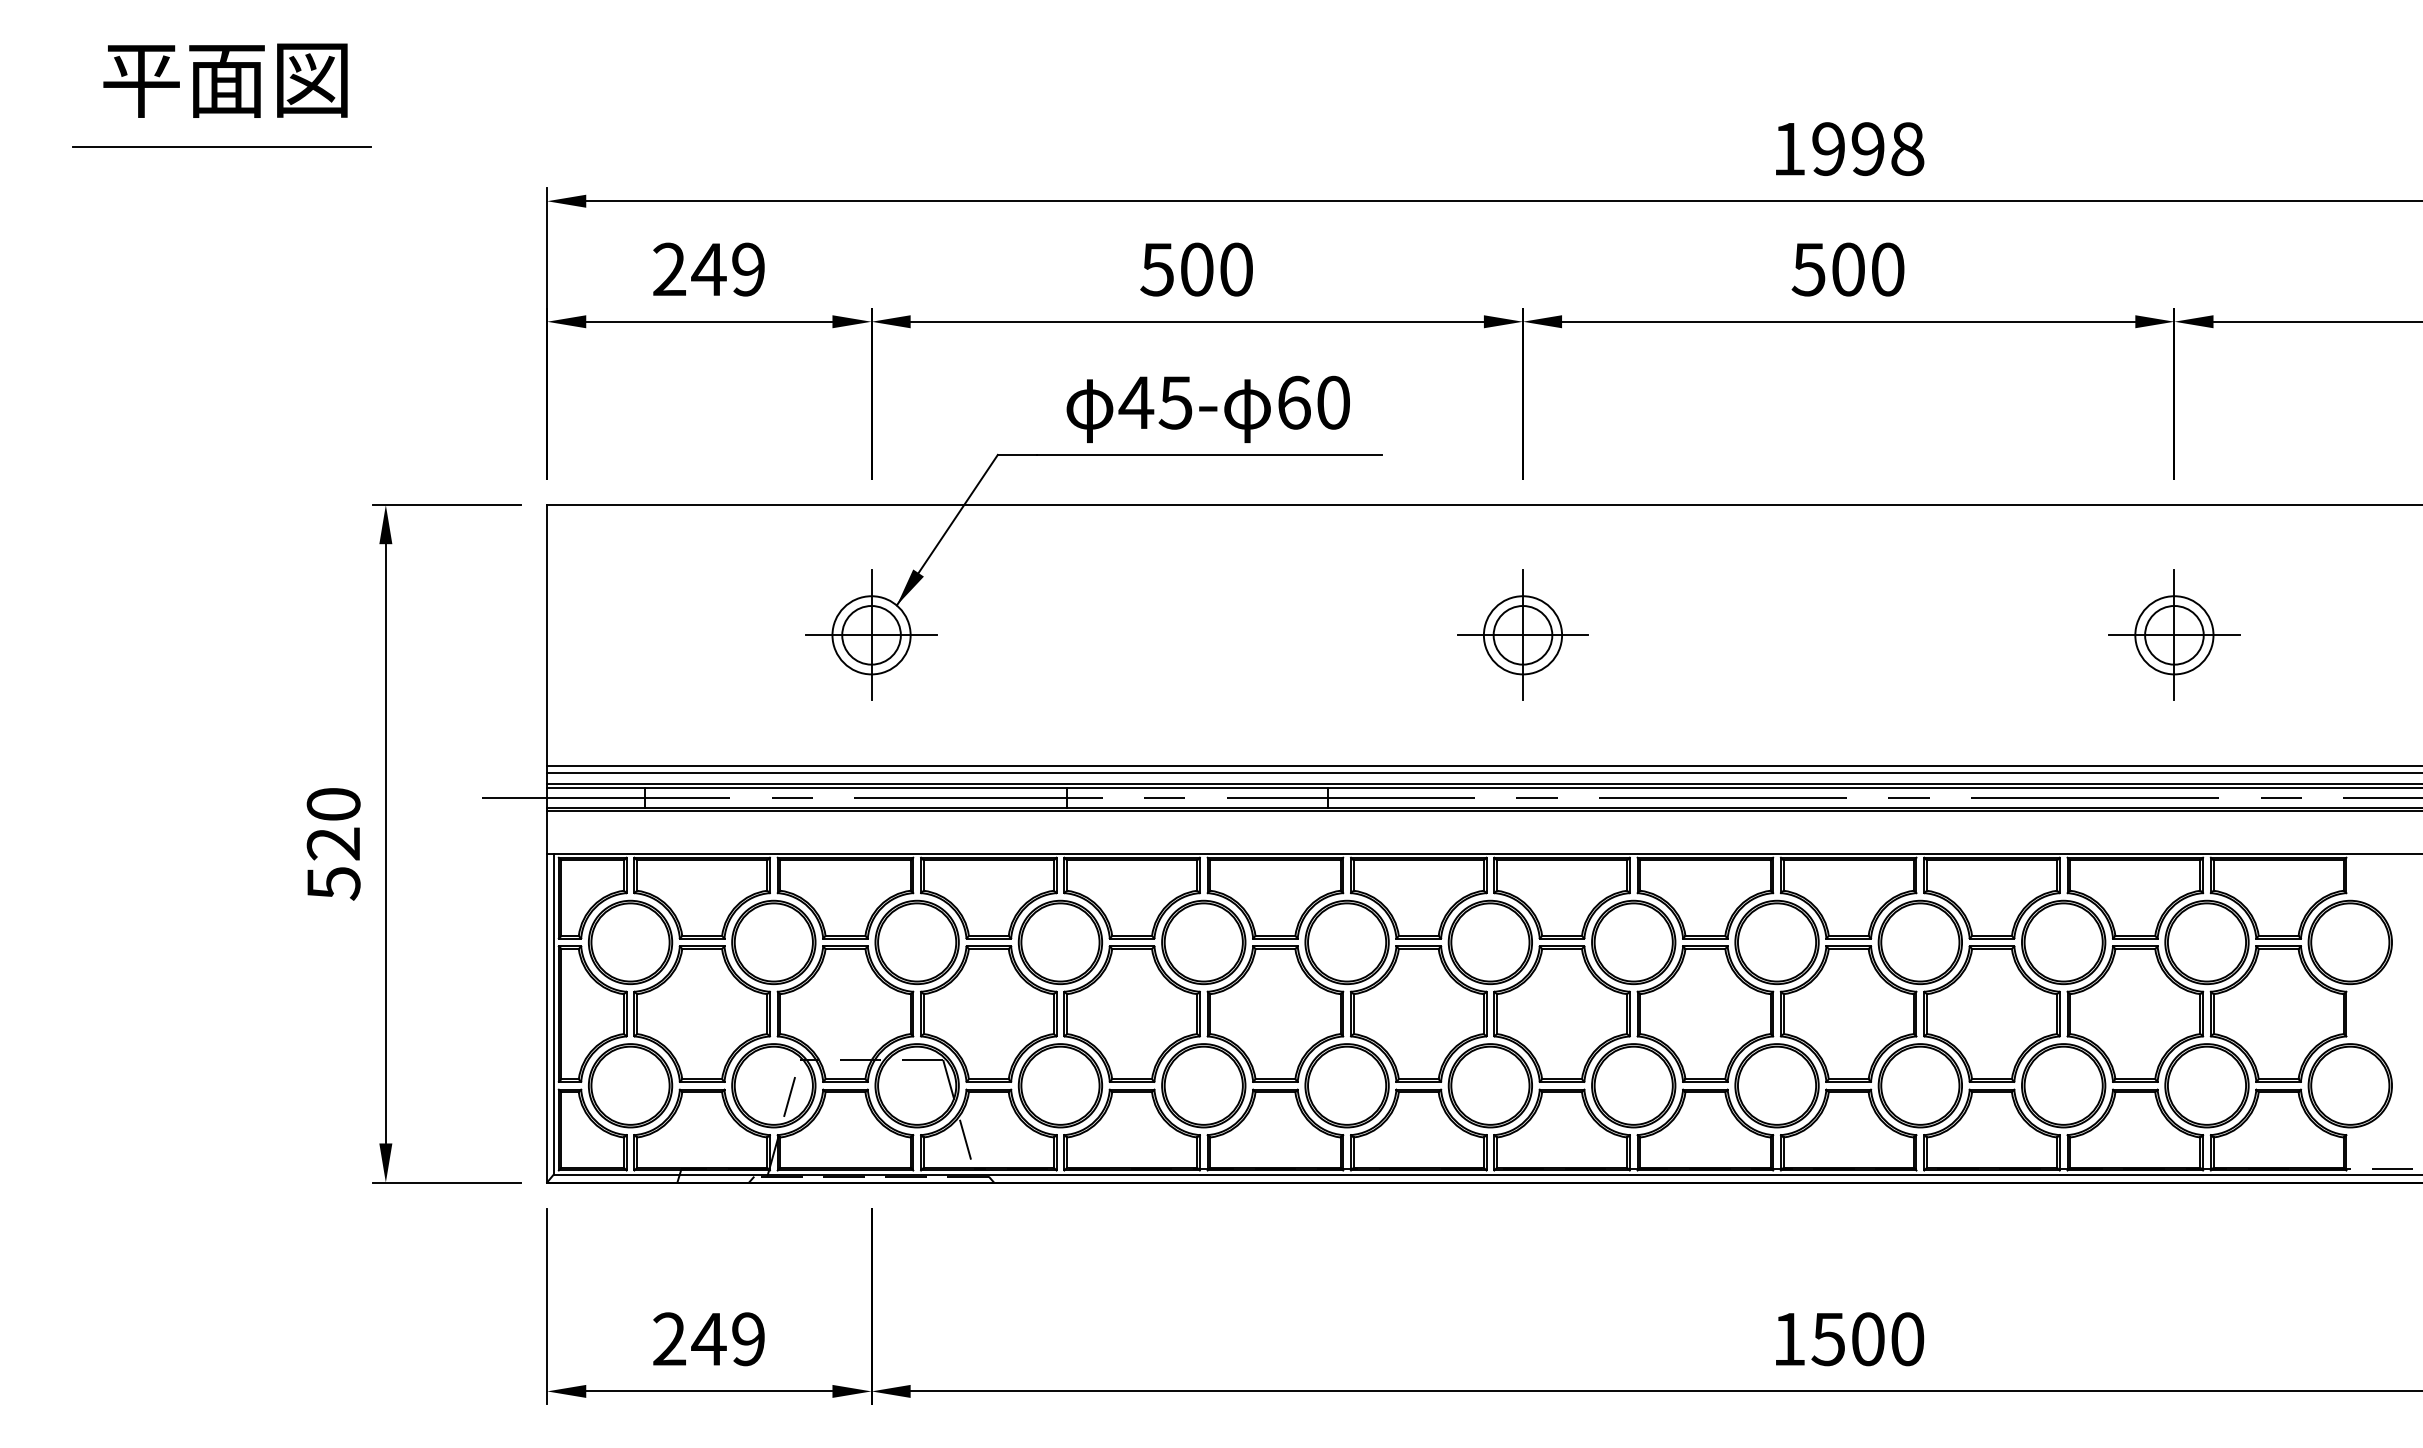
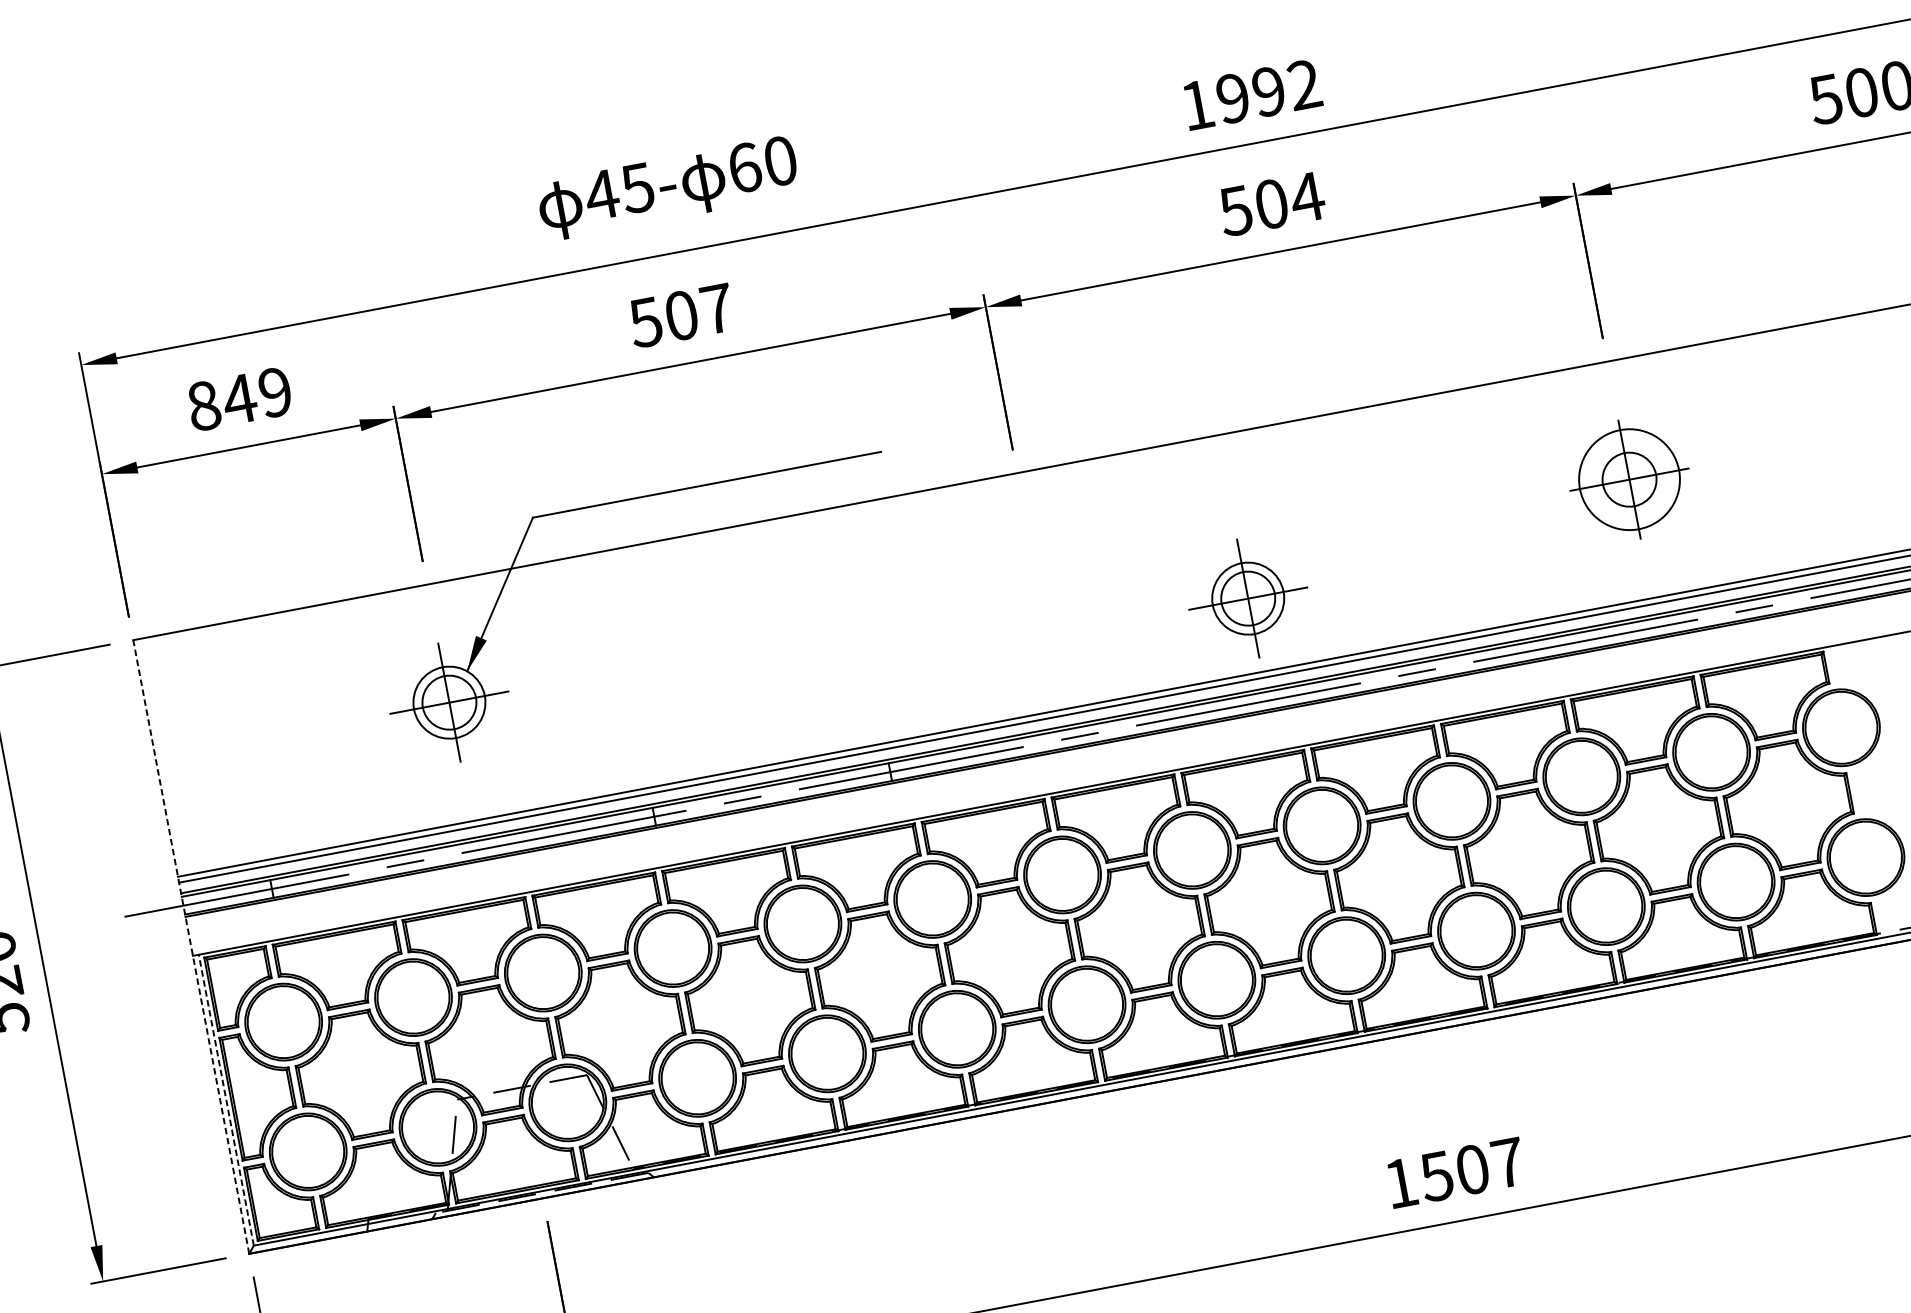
text: (1907, 149) -> (1304, 85), 1998 -> 1992
text: (669, 269) -> (203, 405), 249 -> 849
text: (1236, 269) -> (717, 308), 500 -> 507
text: (1887, 269) -> (1307, 197), 500 -> 504
text: (1207, 408) -> (667, 187), moved
part: (1522, 634) -> (1247, 597), moved
circle: (2174, 635) -> (1629, 479), size x1.4
line: (547, 843) -> (191, 946), solid -> dashed
line: (553, 1014) -> (226, 1100), solid -> dashed
text: (1907, 1339) -> (1508, 1163), 1500 -> 1507

